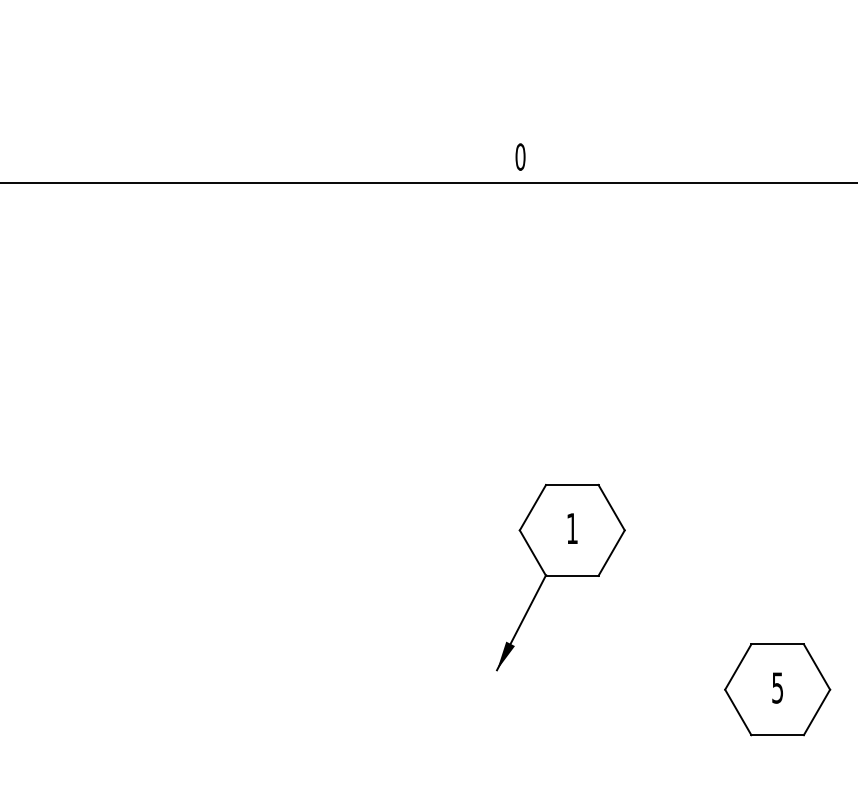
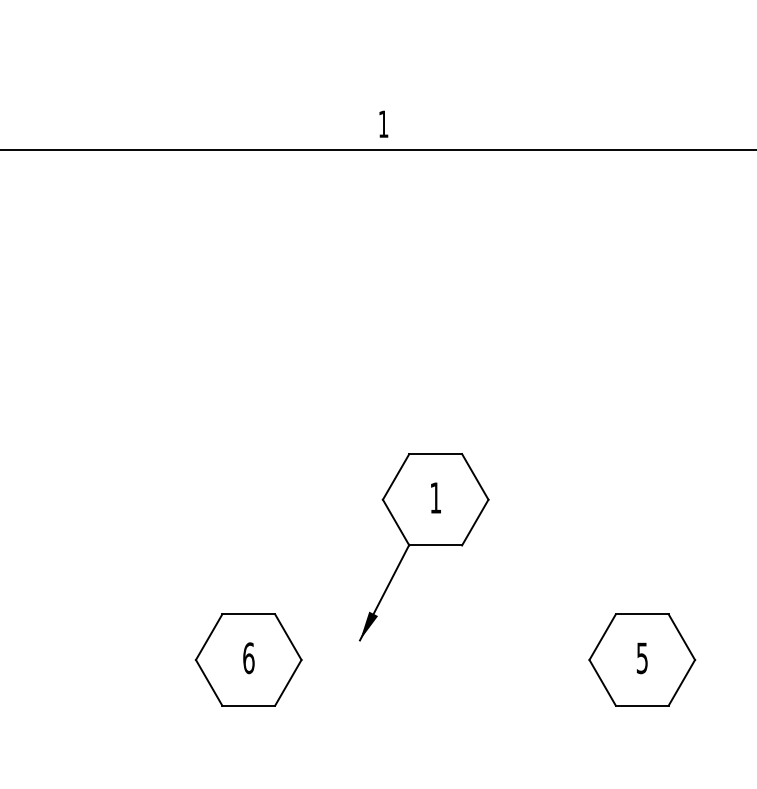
text: (520, 156) -> (383, 123), 0 -> 1
part: (385, 689) -> (247, 659), added

